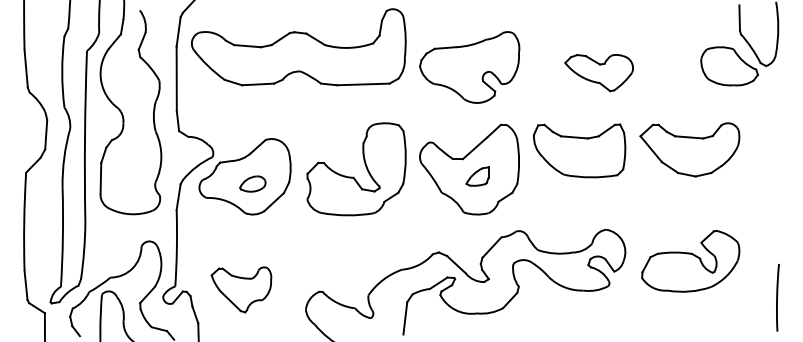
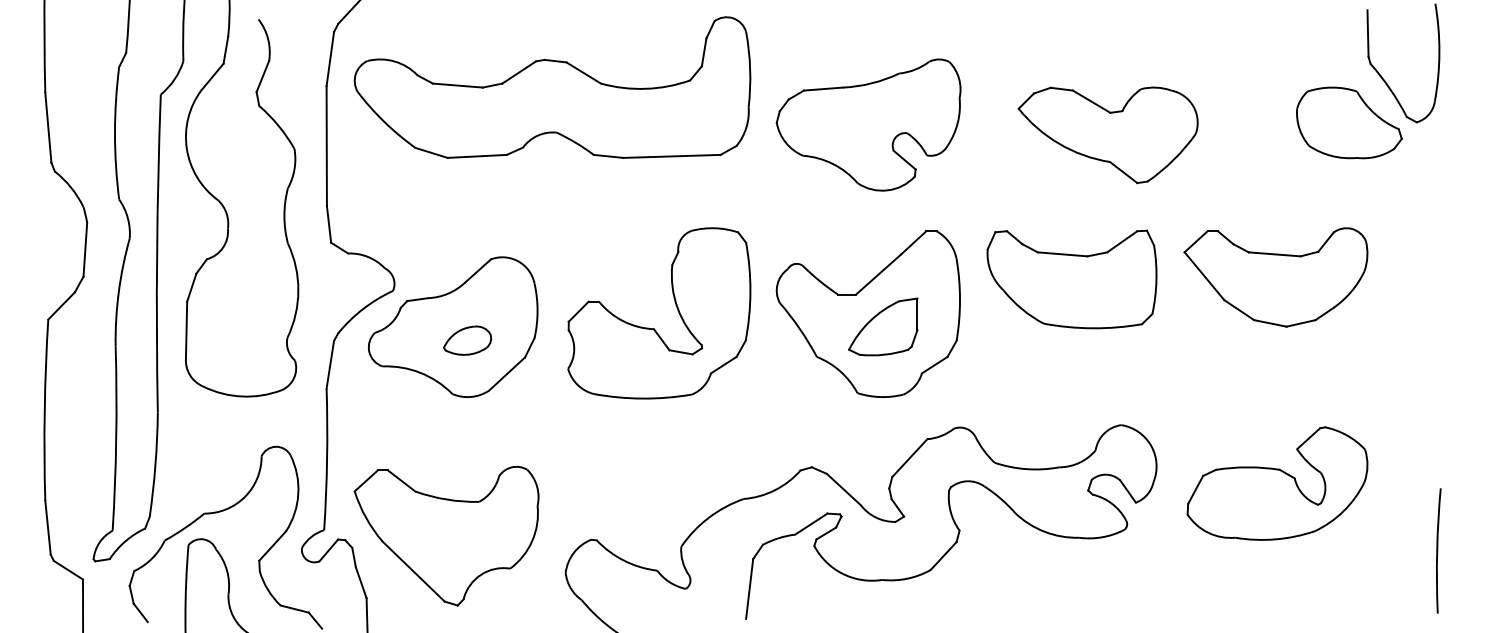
part: (598, 72) -> (1106, 134), size x1.43
part: (477, 176) -> (883, 326), size x1.67
part: (241, 289) -> (446, 535), size x1.67

